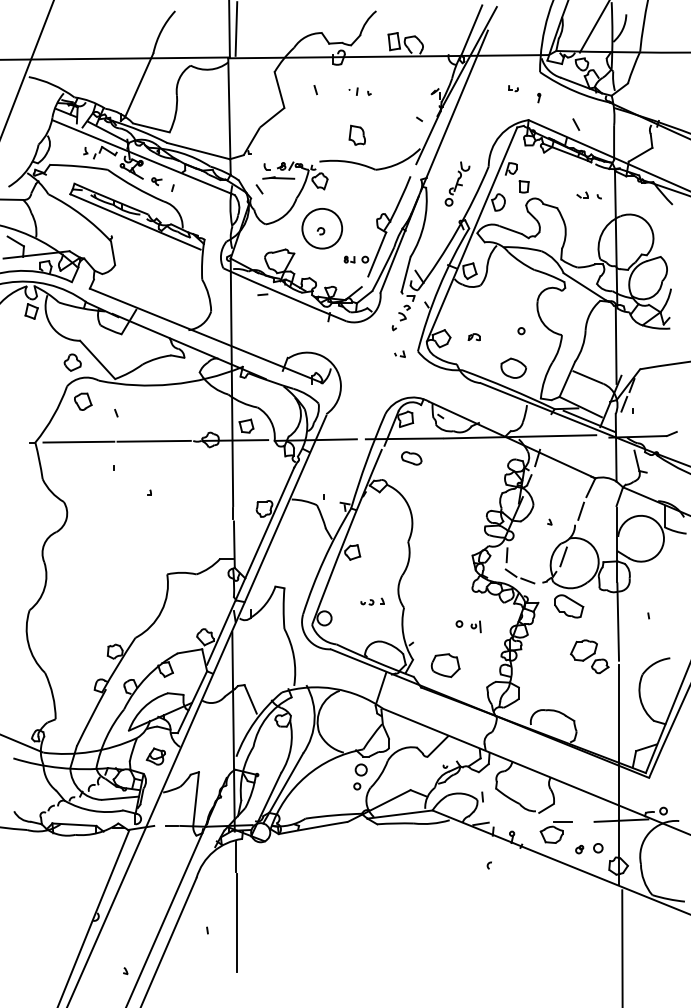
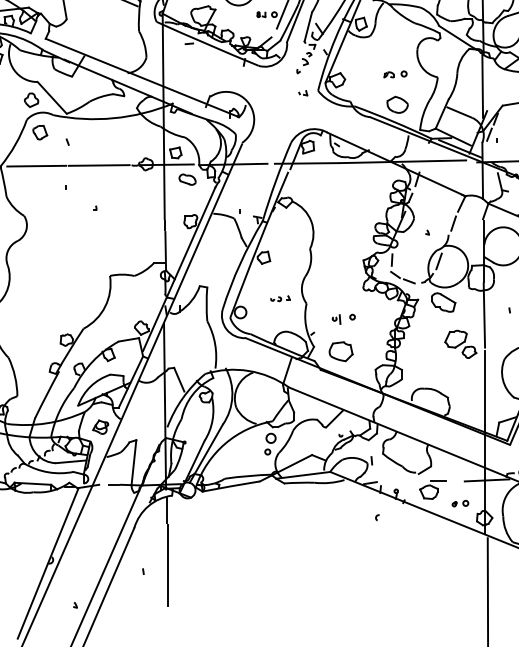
part: (473, 337) -> (388, 75), moved
part: (411, 458) -> (187, 179), moved
part: (475, 626) -> (336, 319), moved
part: (589, 848) -> (460, 503), size x0.71

